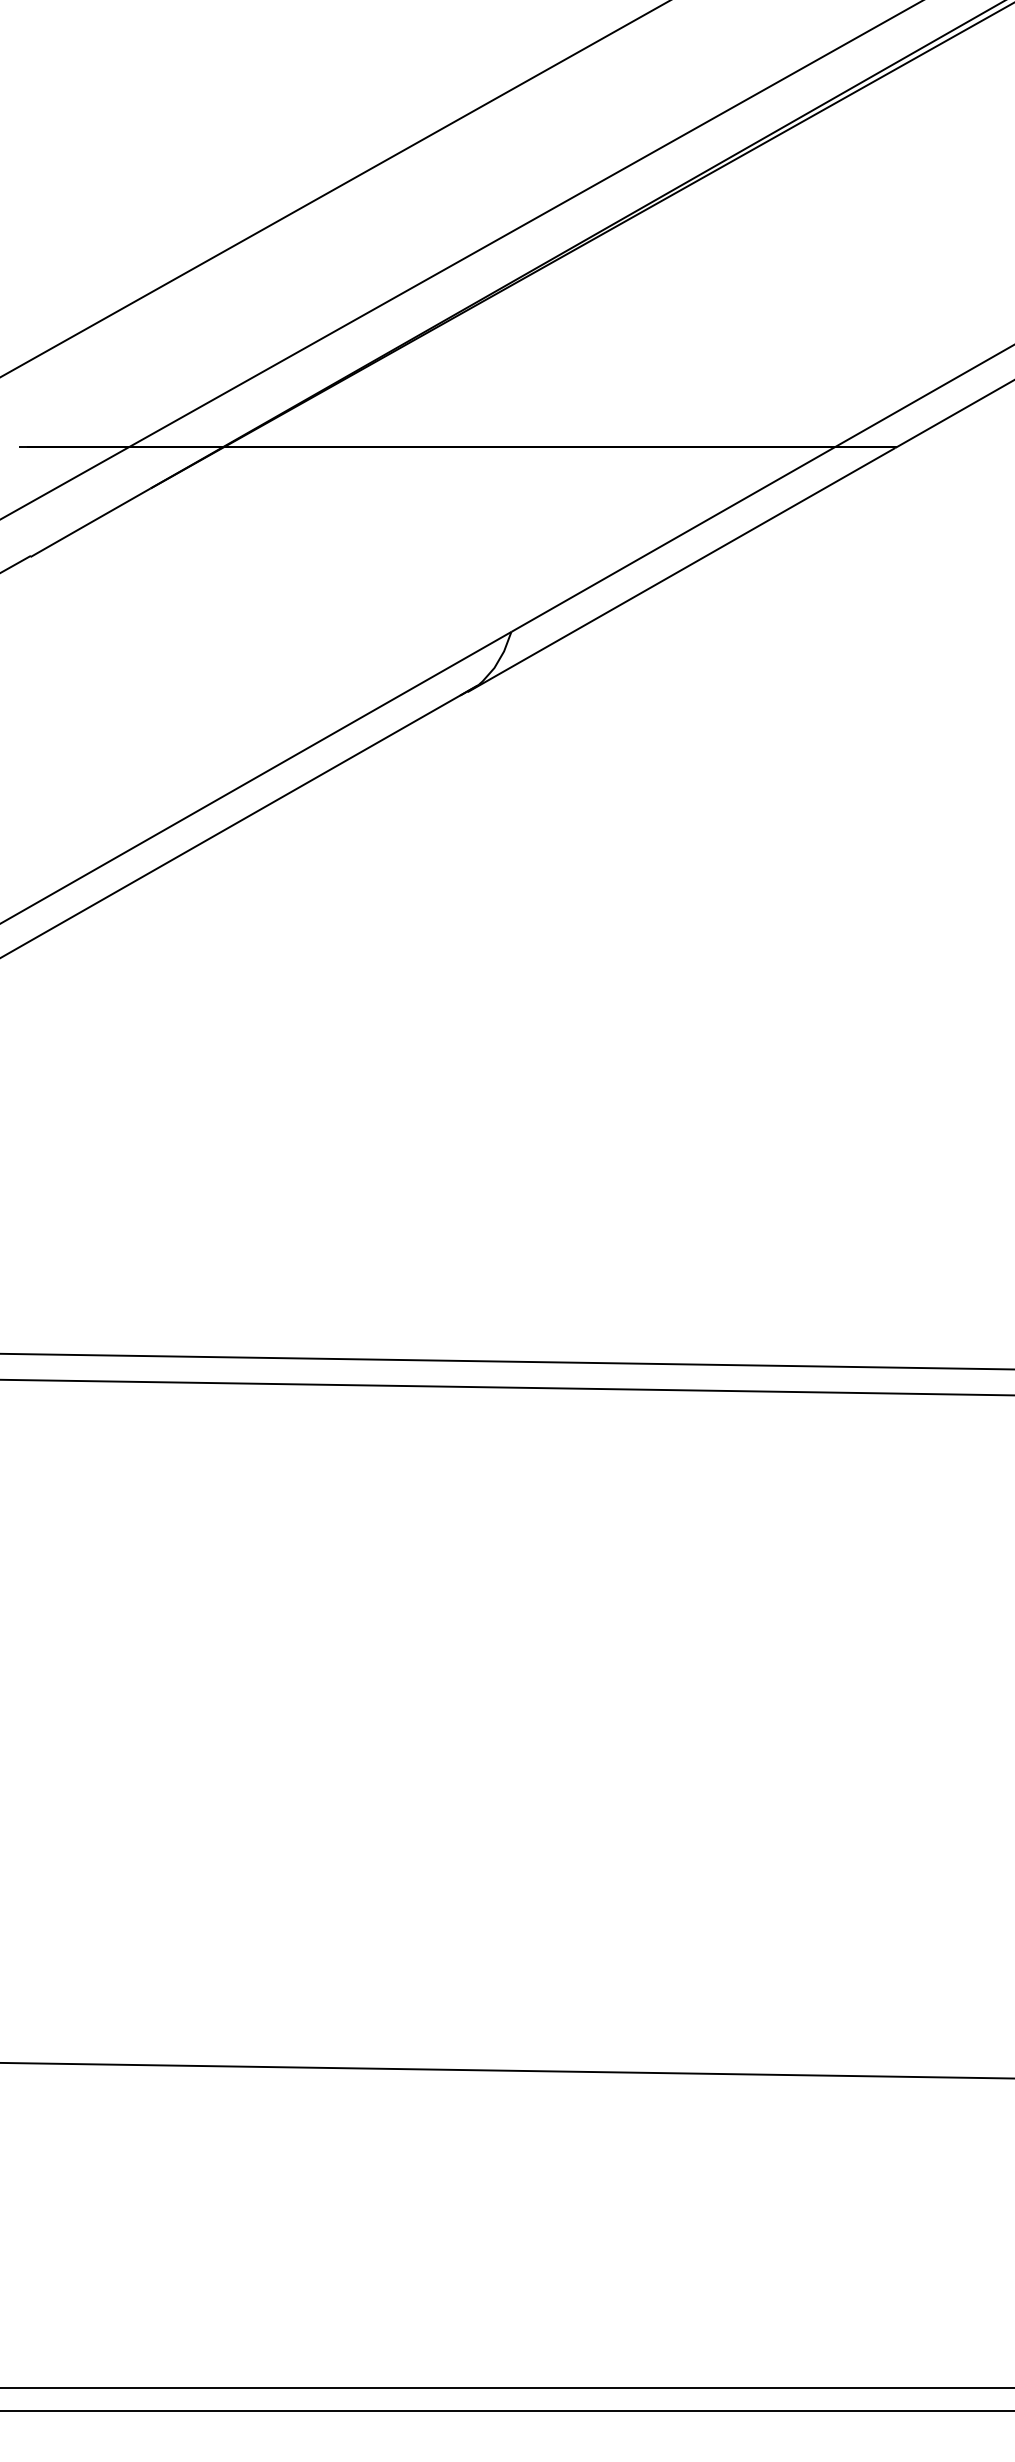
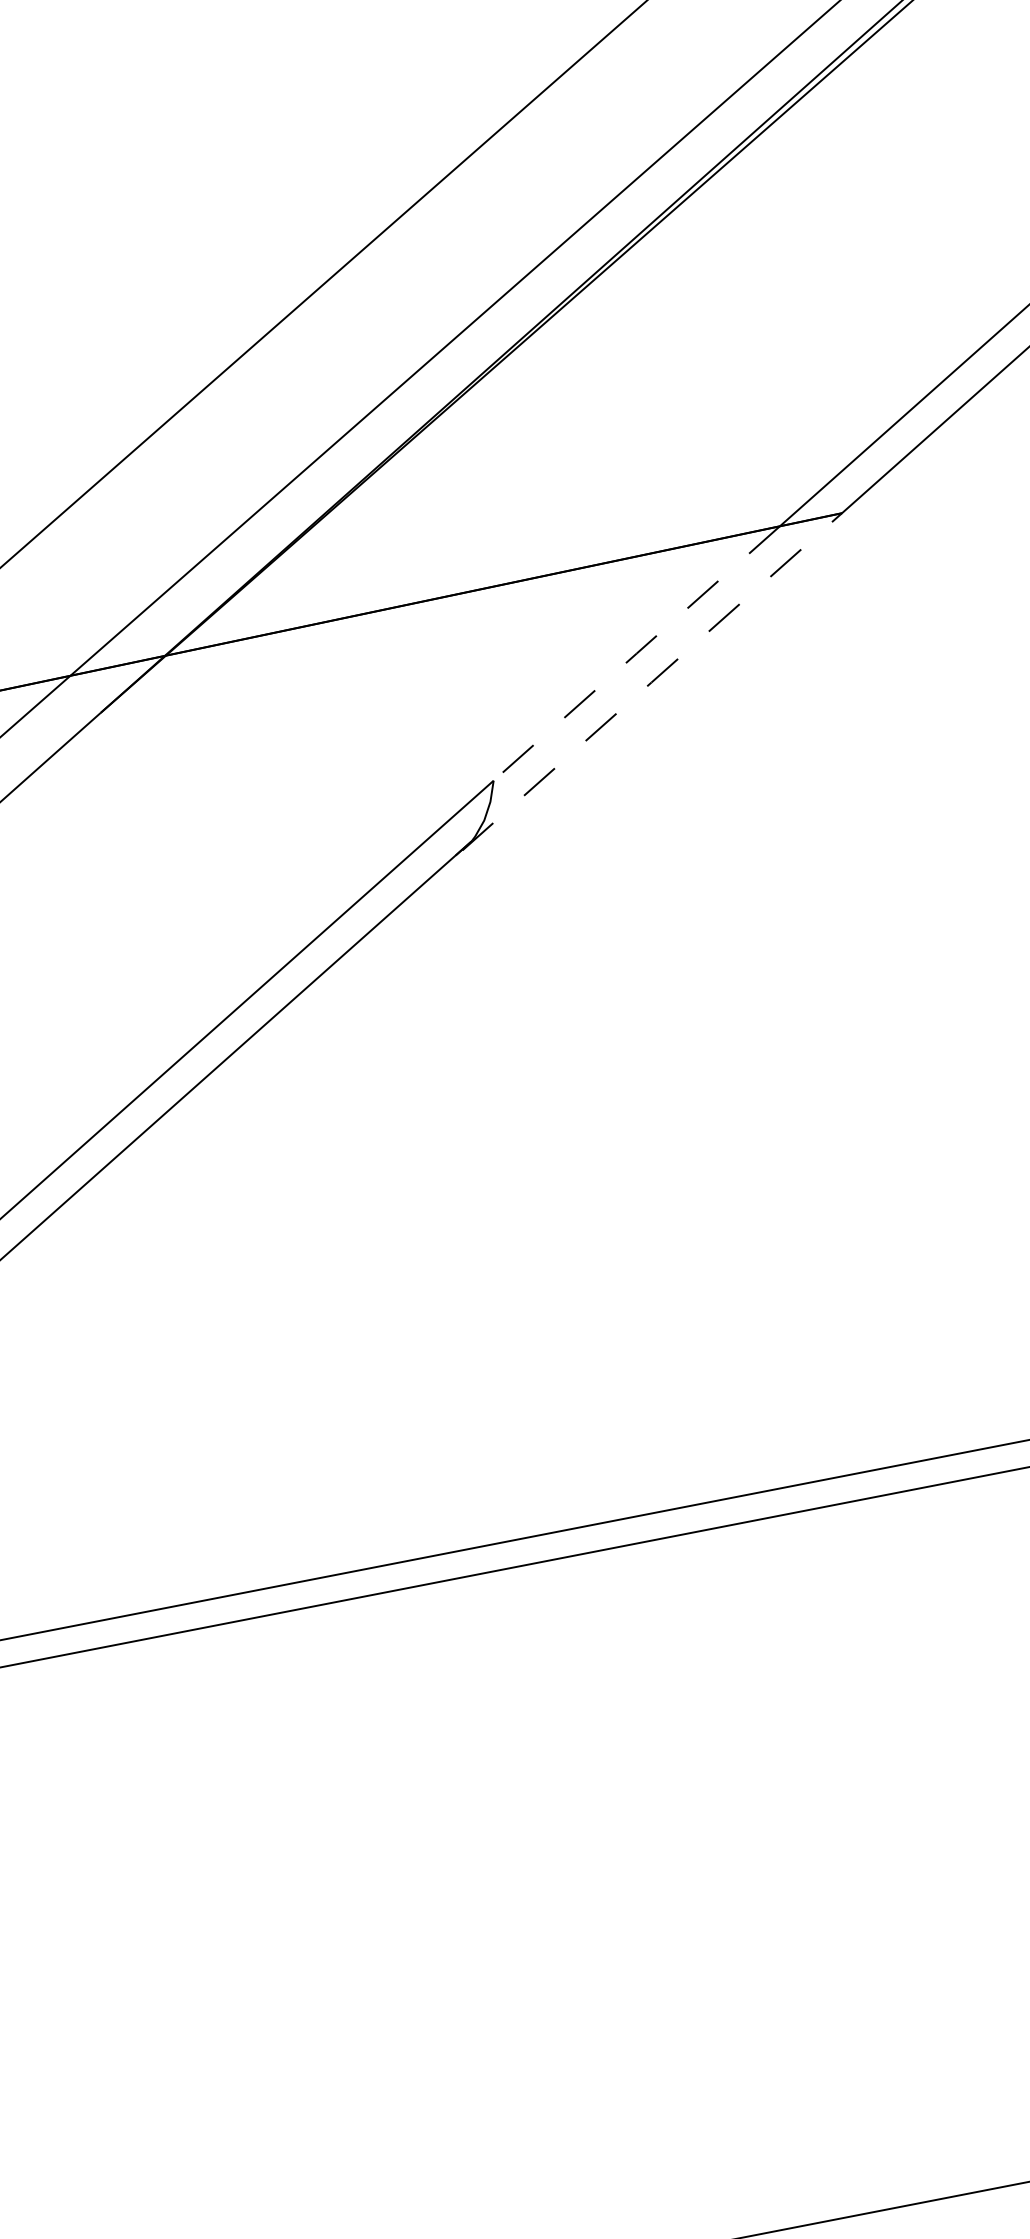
line: (673, 539) -> (636, 653), solid -> dashed
line: (681, 570) -> (651, 682), solid -> dashed

